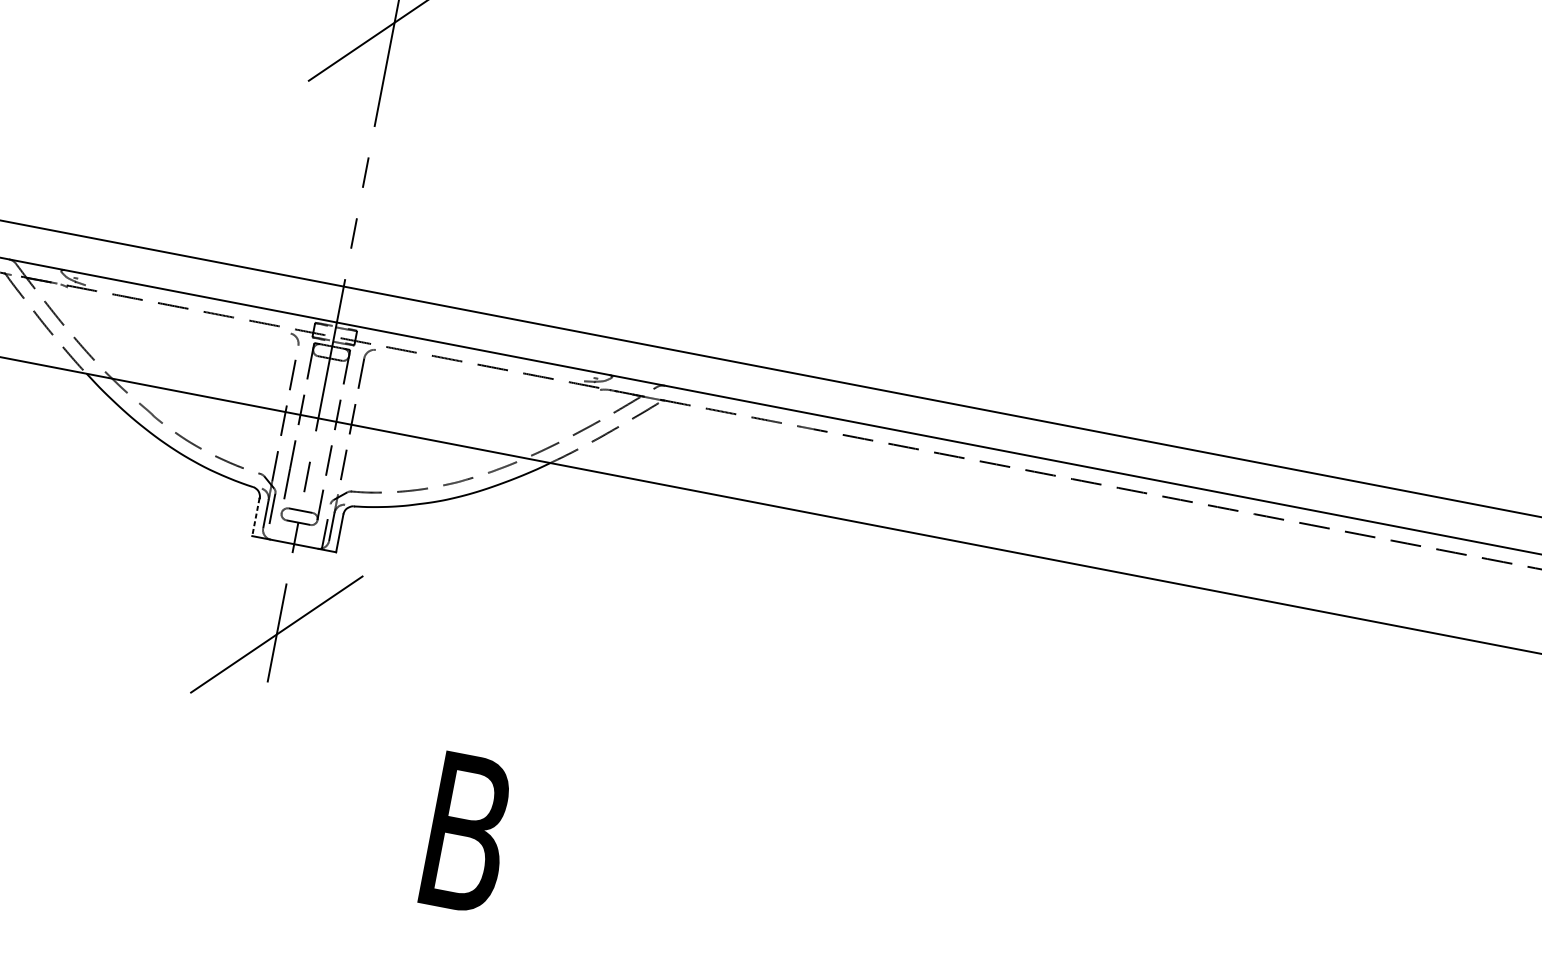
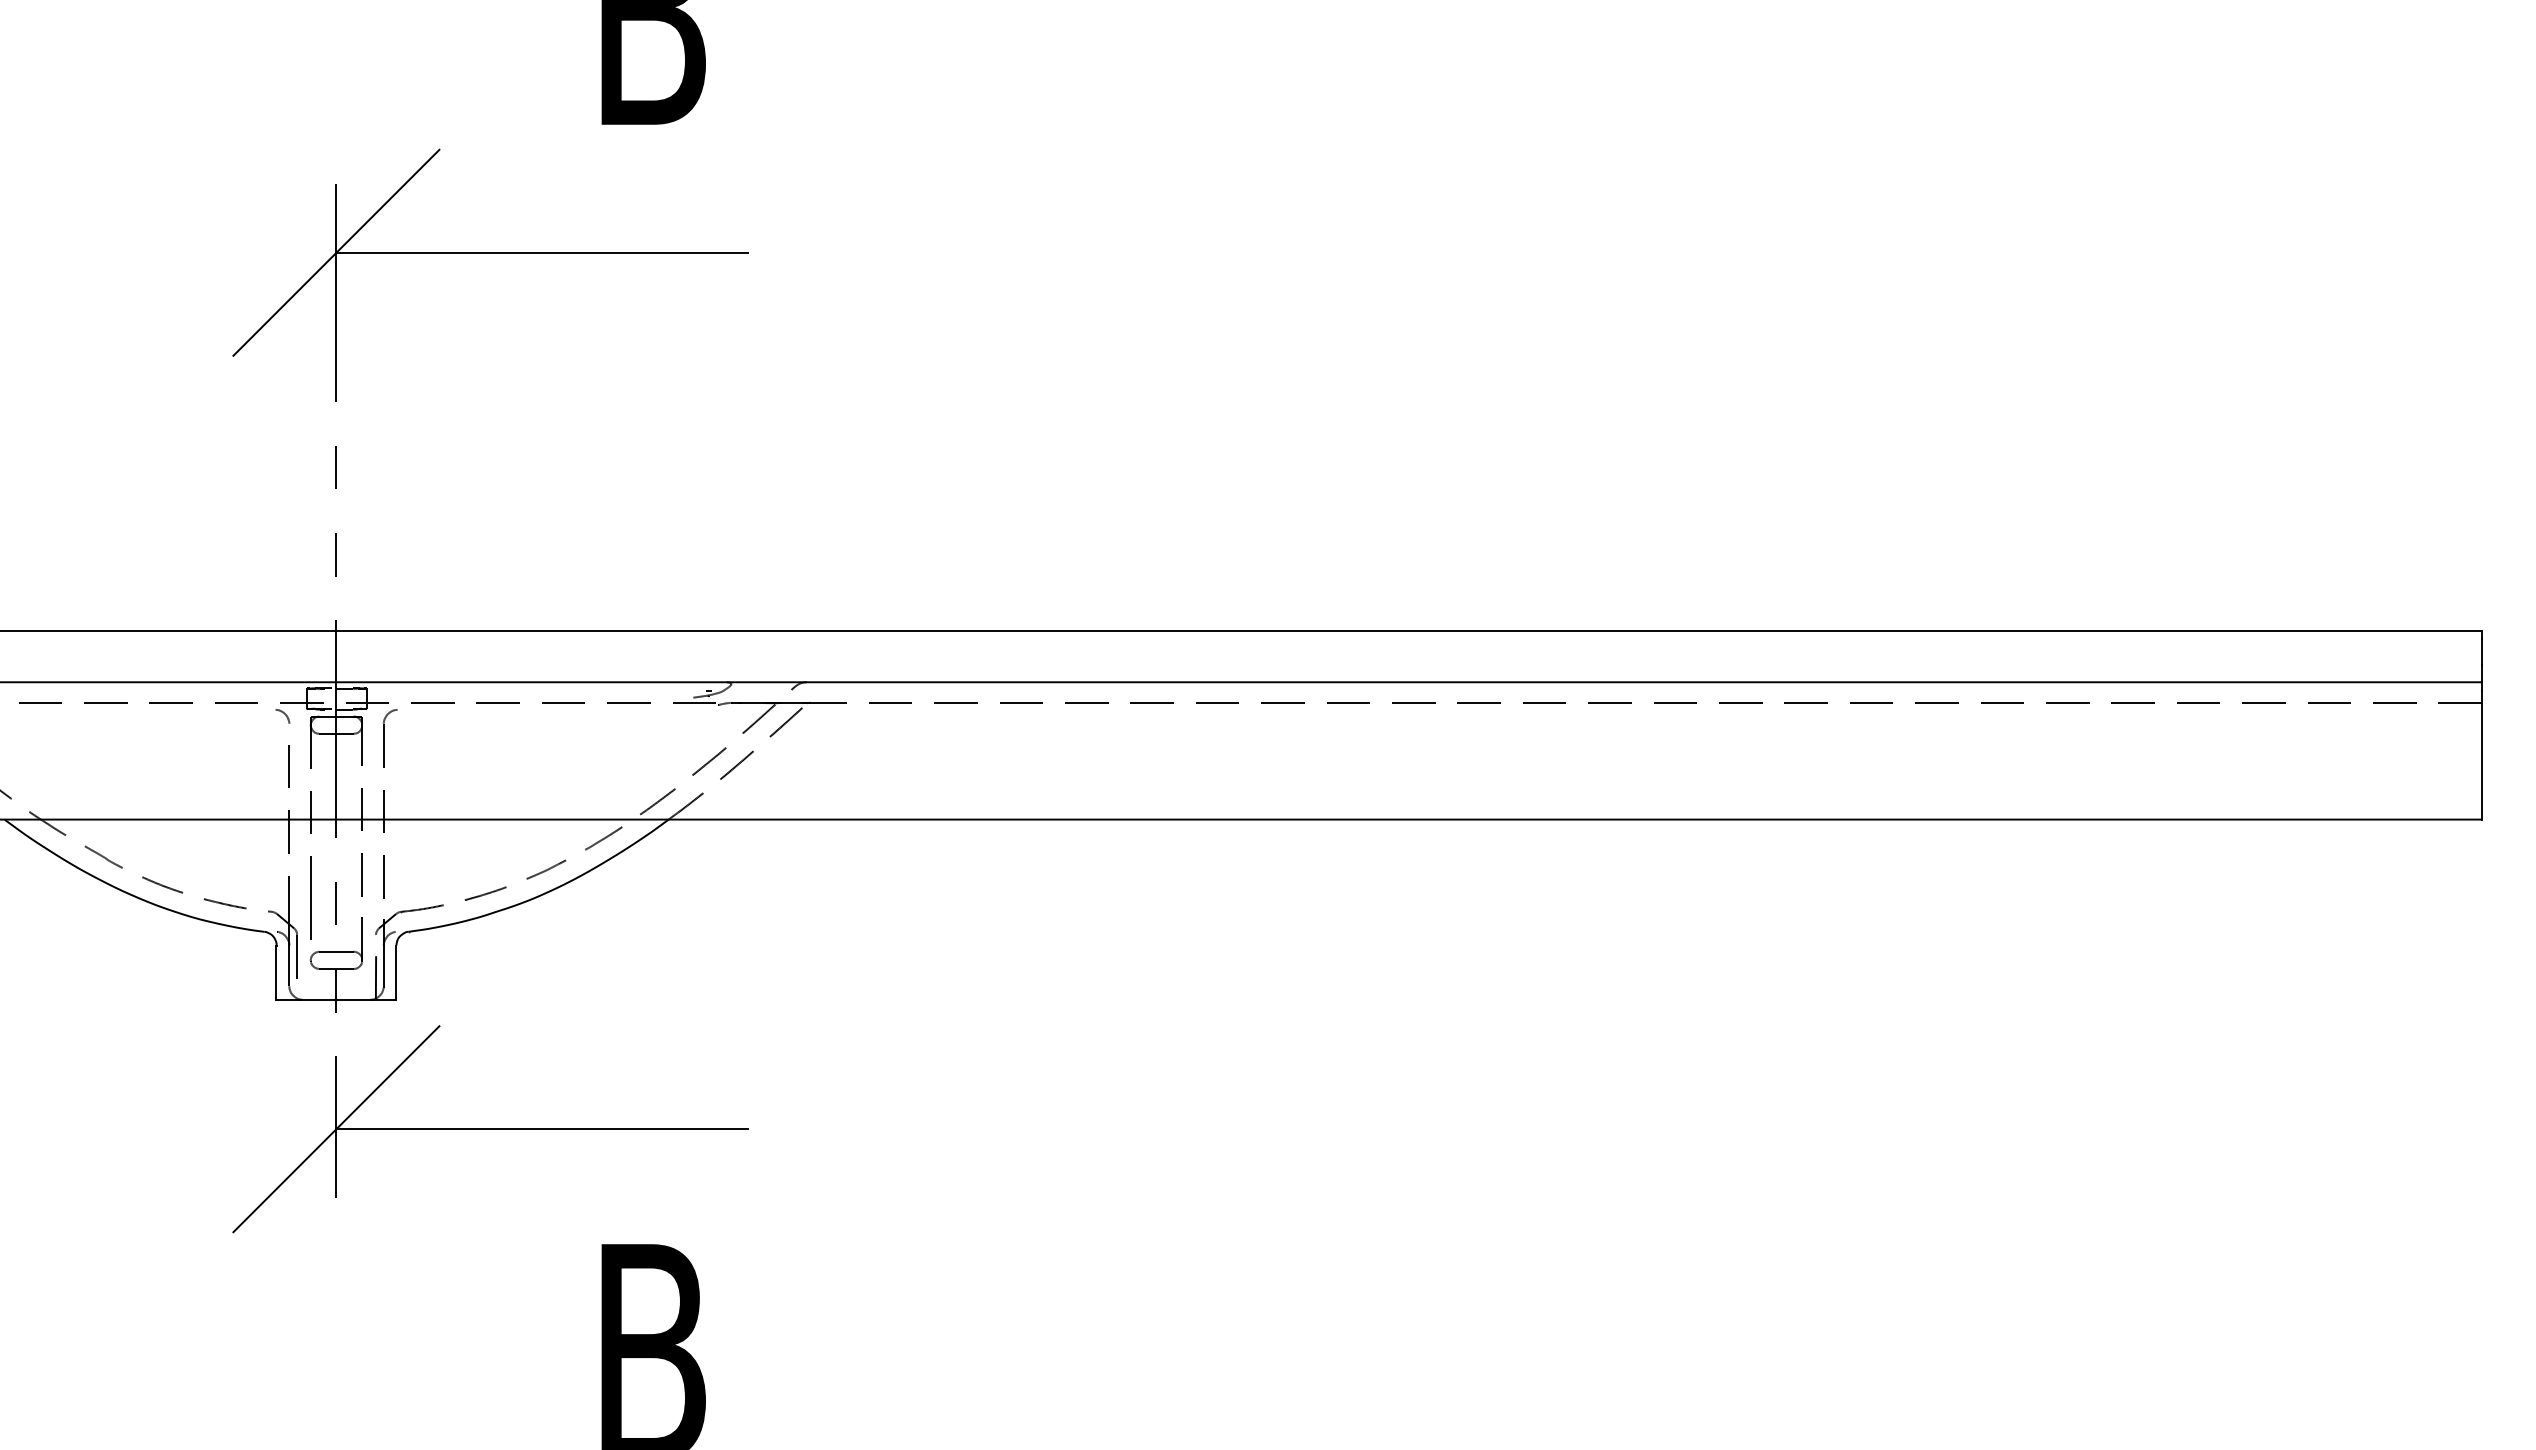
line: (538, 50) -> (542, 252), added
line: (255, 517) -> (276, 973), dashed -> solid
line: (420, 662) -> (542, 1129), added

